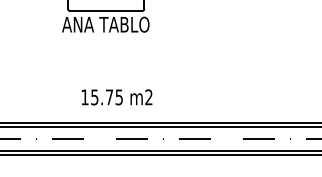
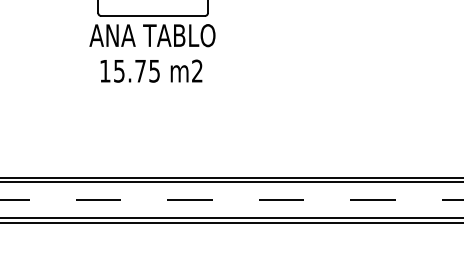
text: (116, 97) -> (150, 71), moved

